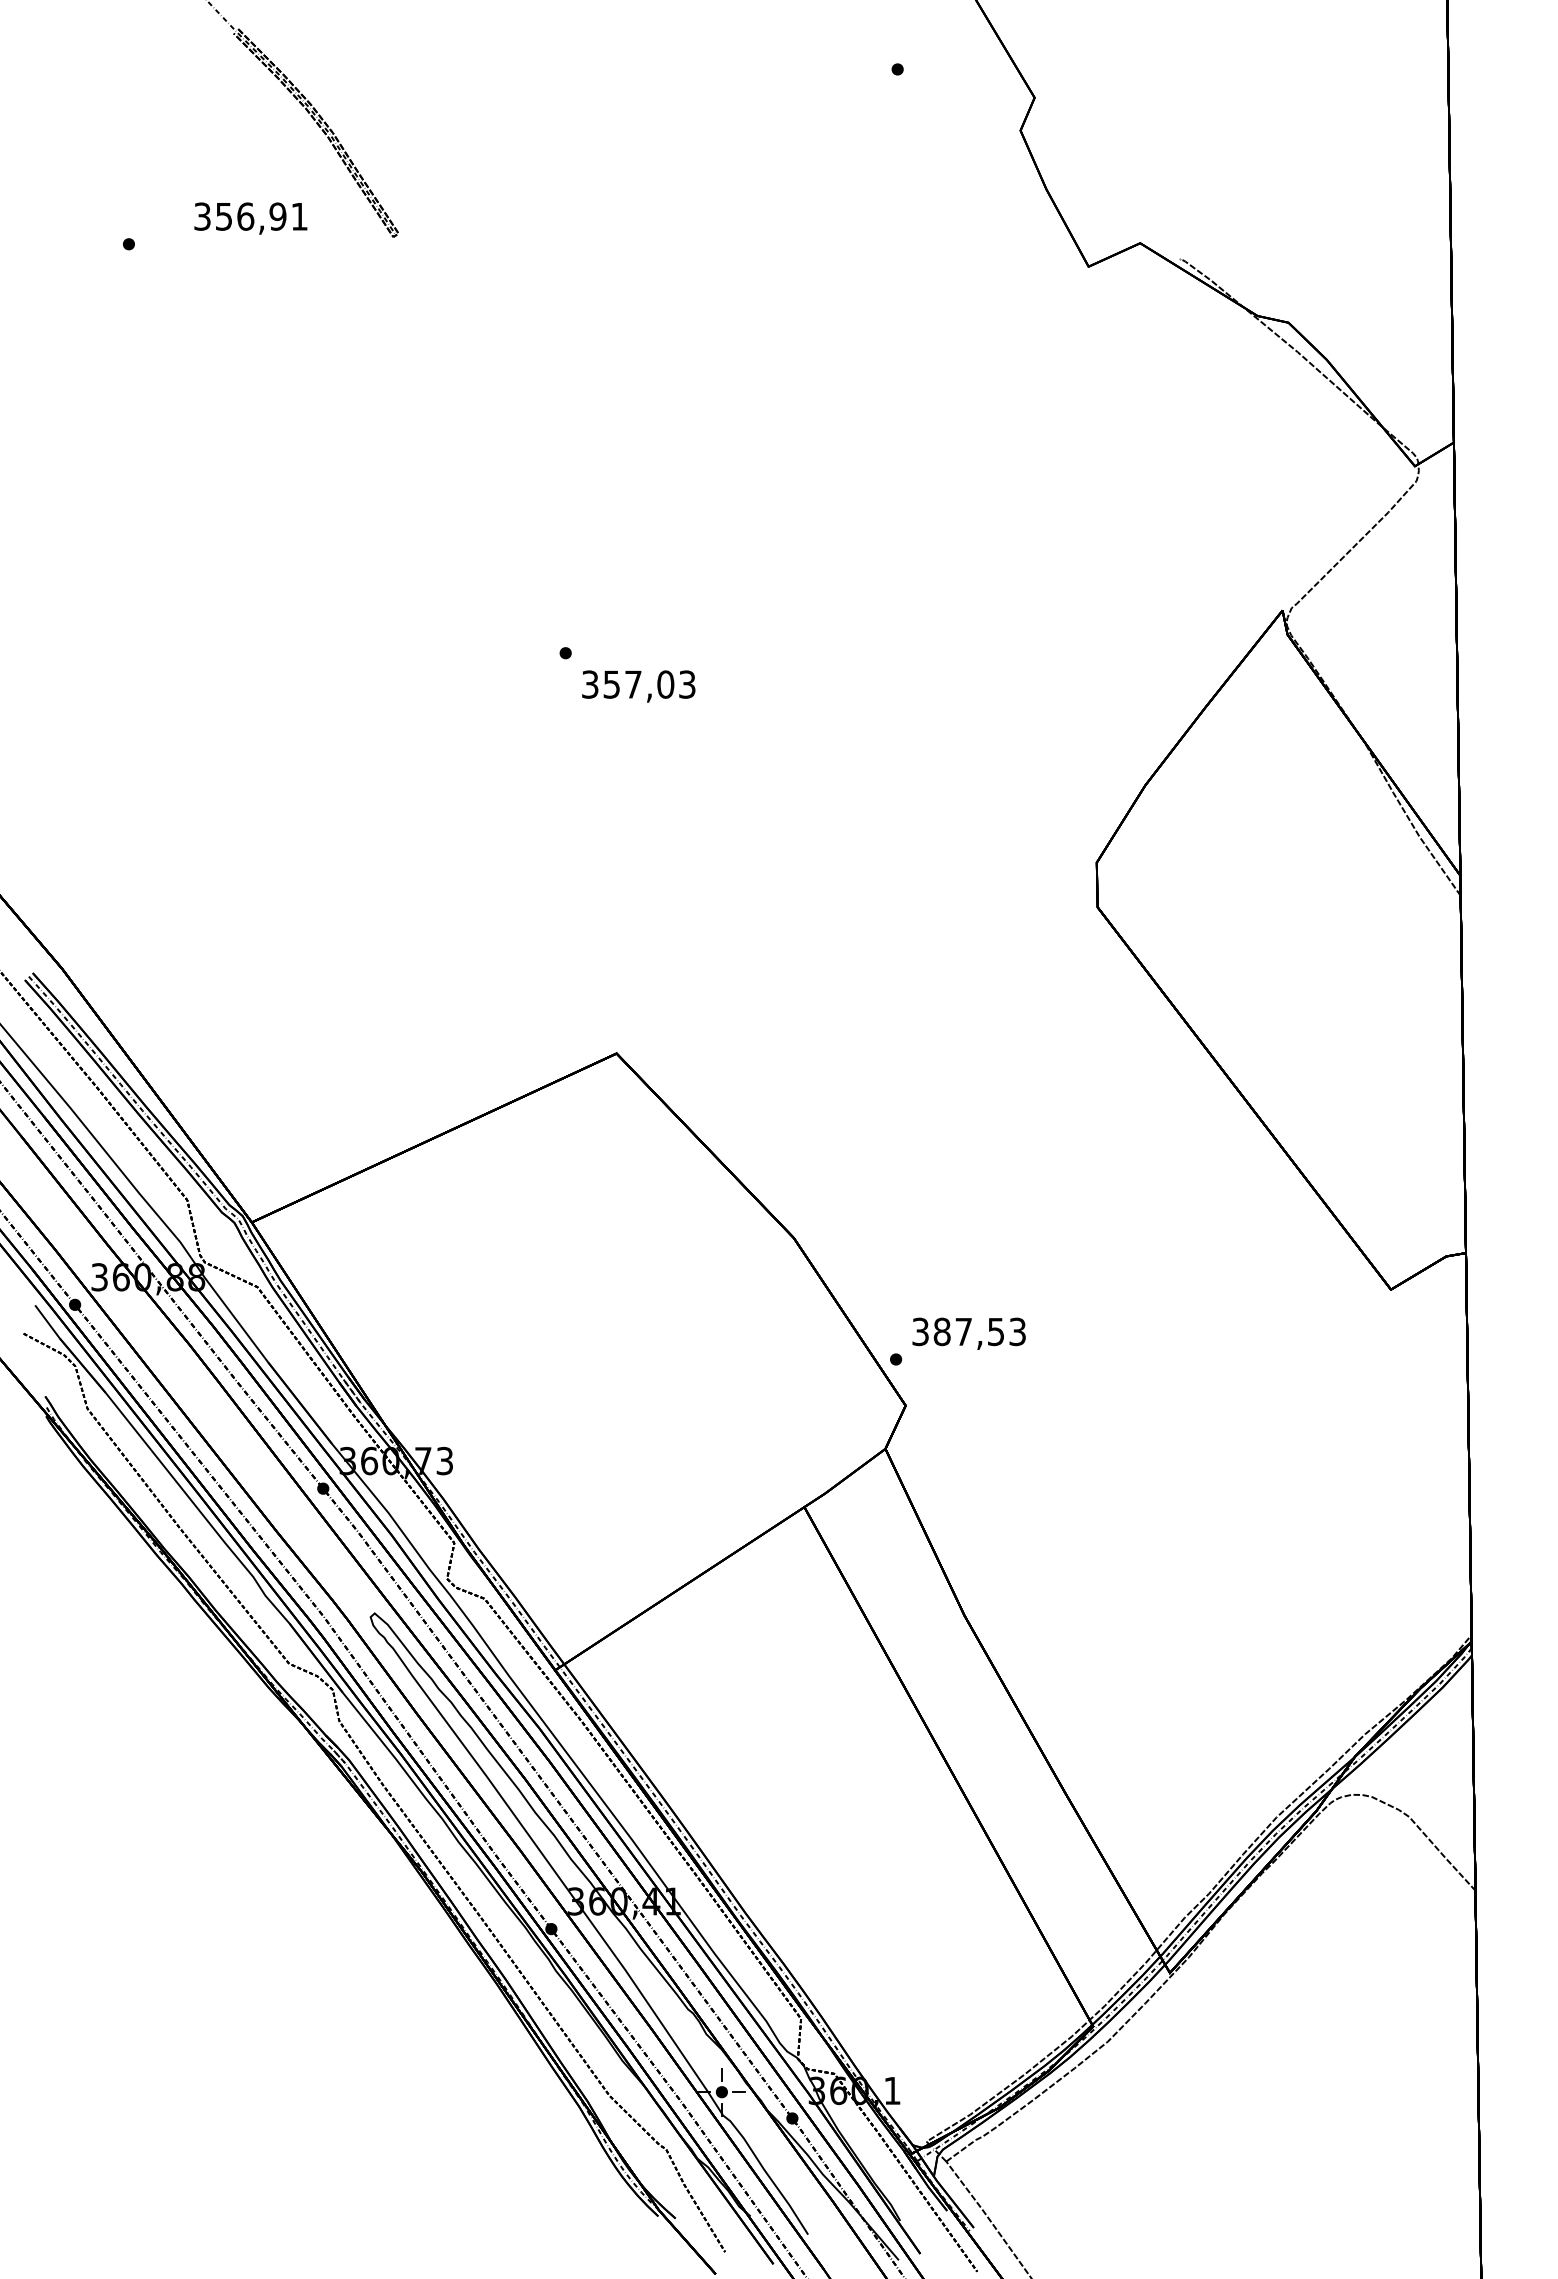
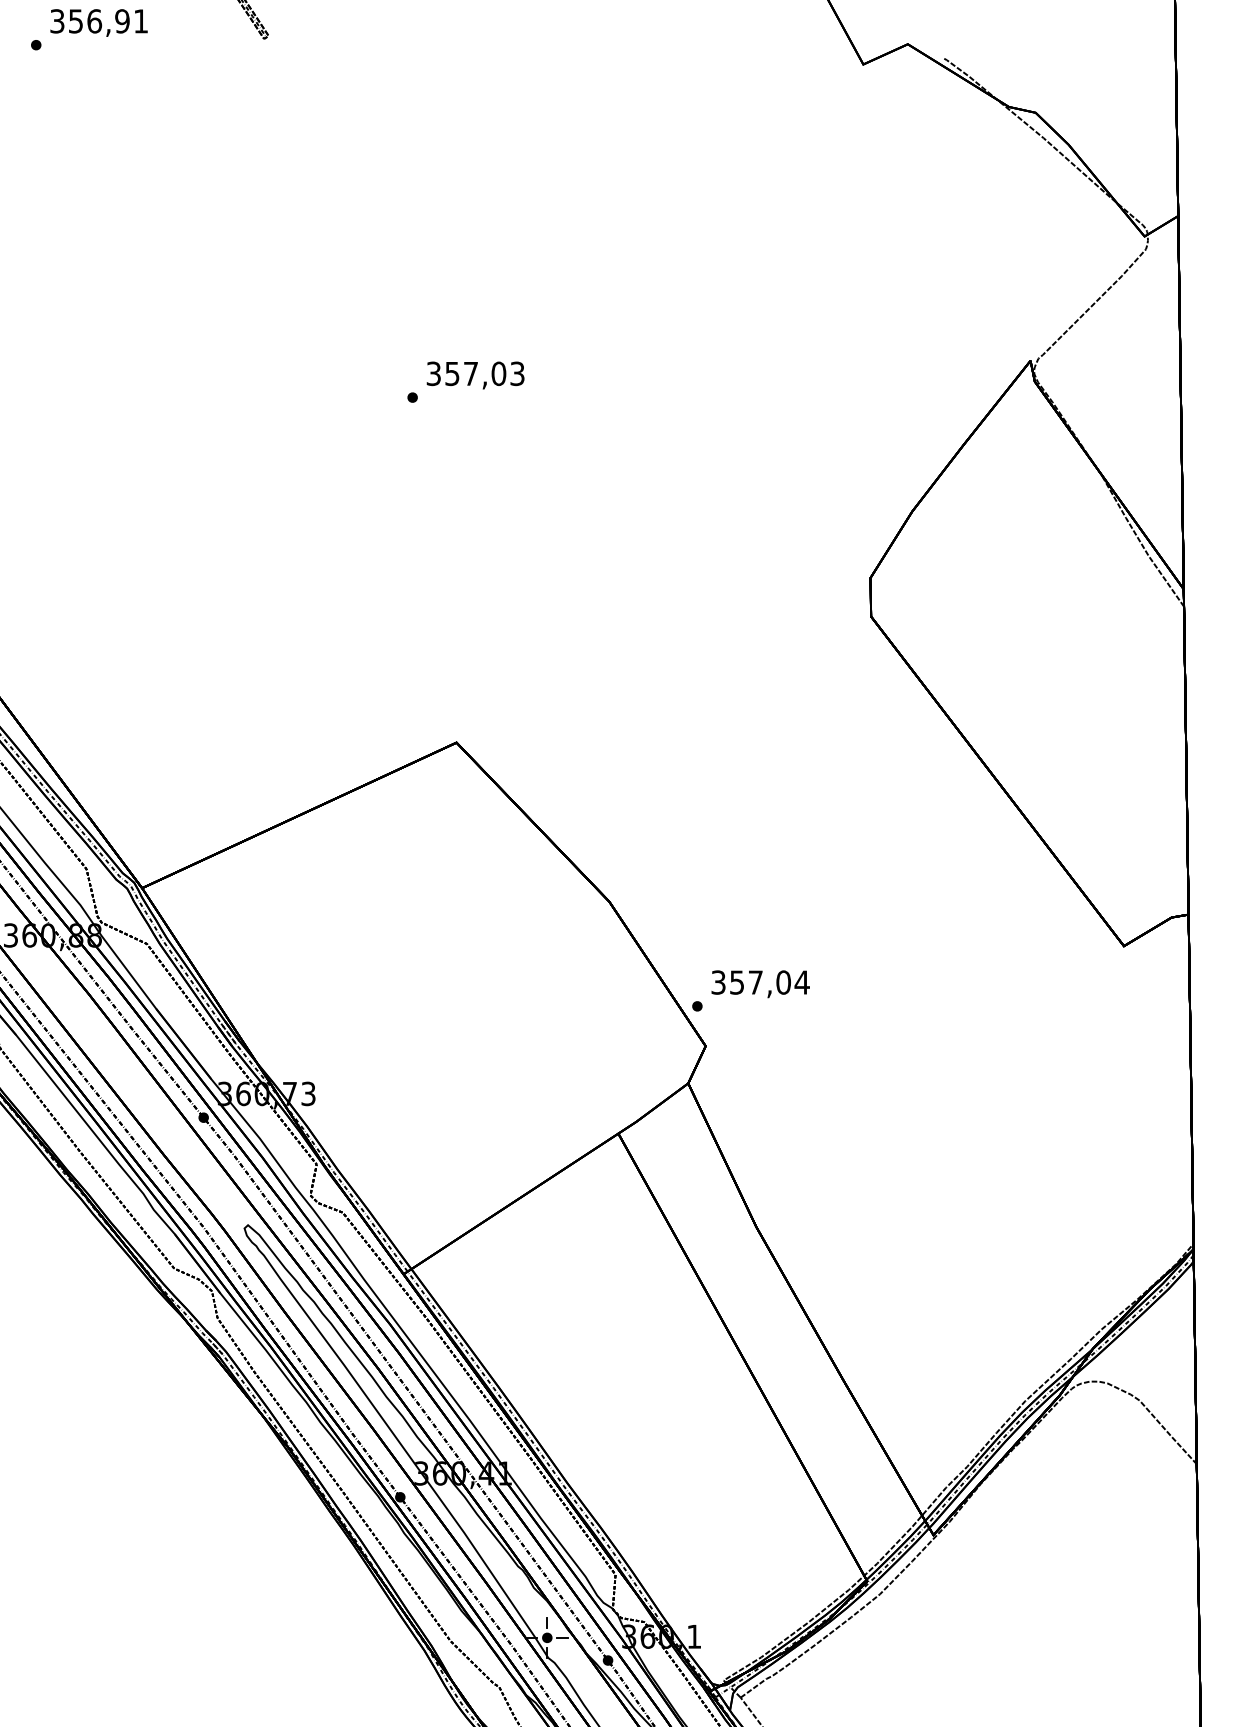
text: (250, 218) -> (98, 22), moved
text: (638, 686) -> (475, 375), moved
text: (979, 1331) -> (769, 982), 387,53 -> 357,04

